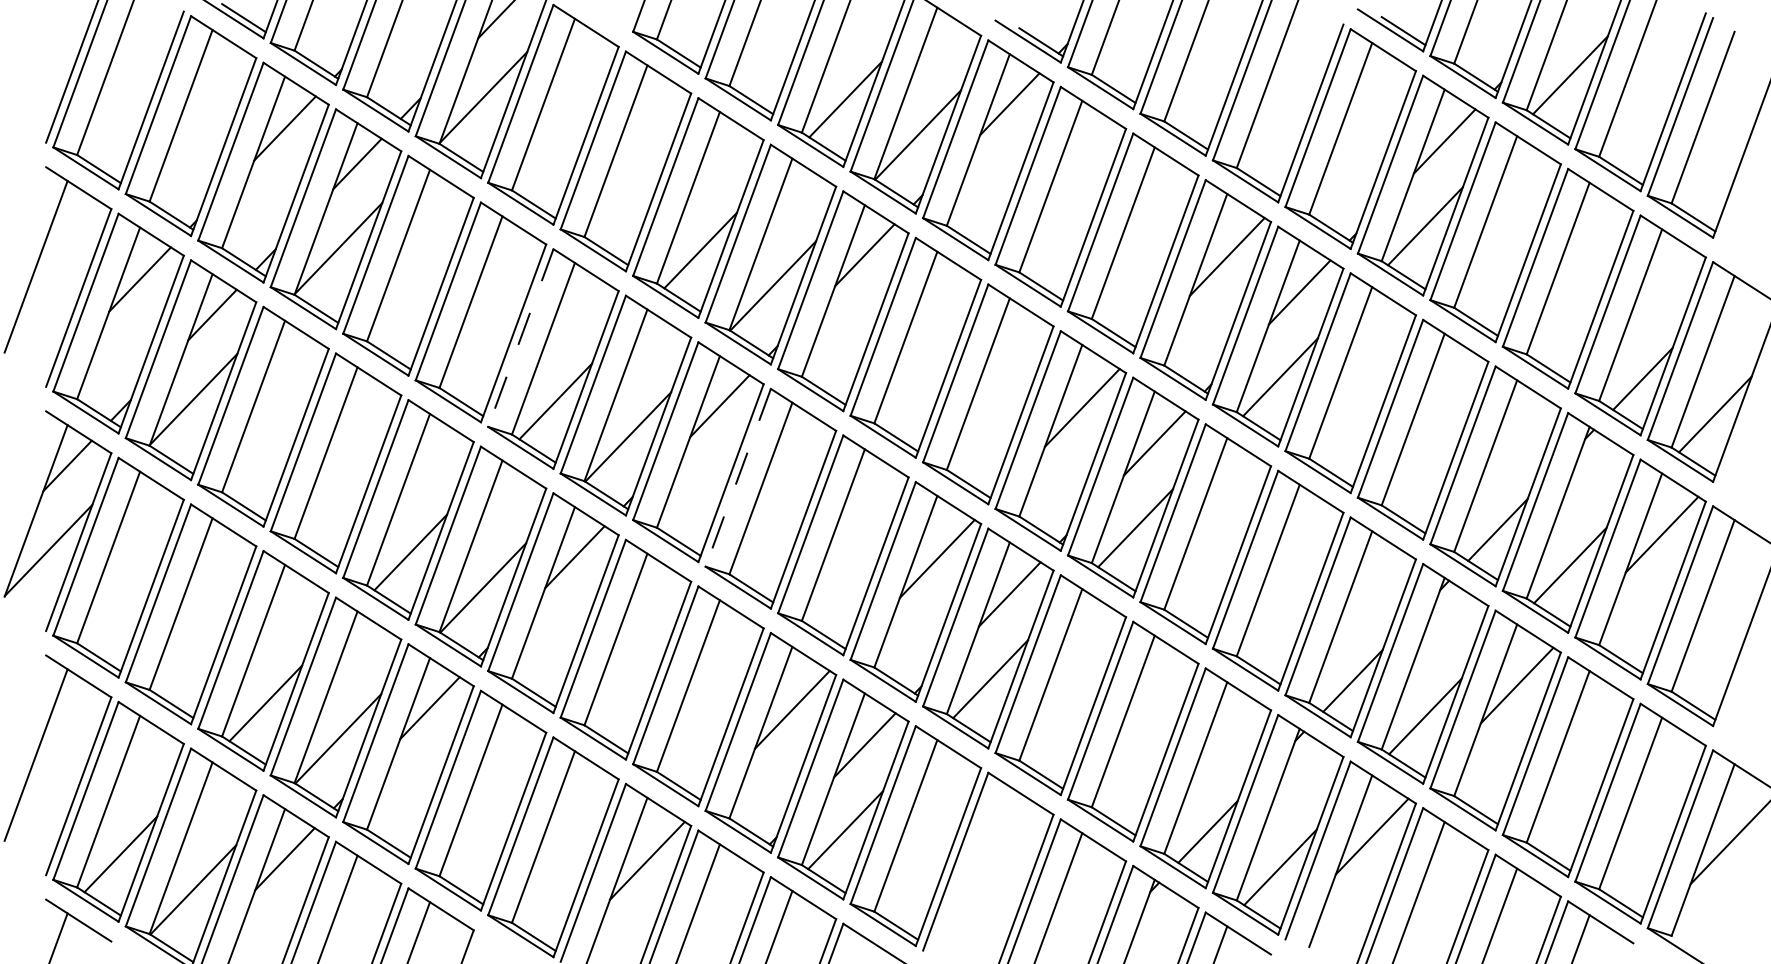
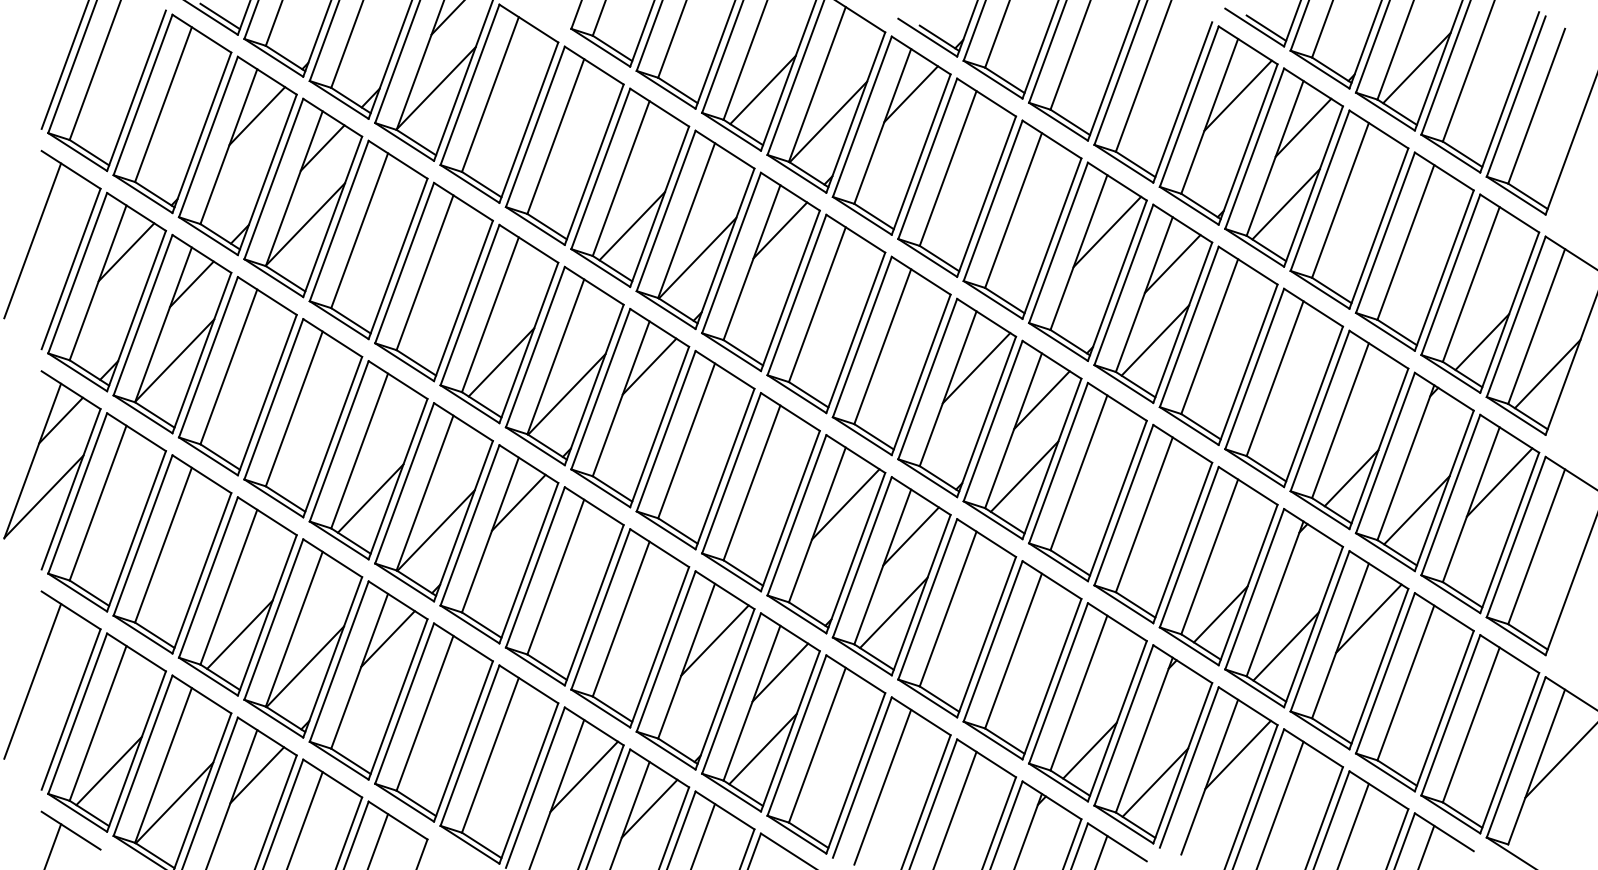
line: (1371, 106) -> (1237, 96), added
line: (520, 338) -> (469, 305), dashed -> solid
line: (738, 477) -> (666, 430), dashed -> solid
line: (977, 872) -> (882, 787), added
line: (719, 896) -> (649, 808), added

